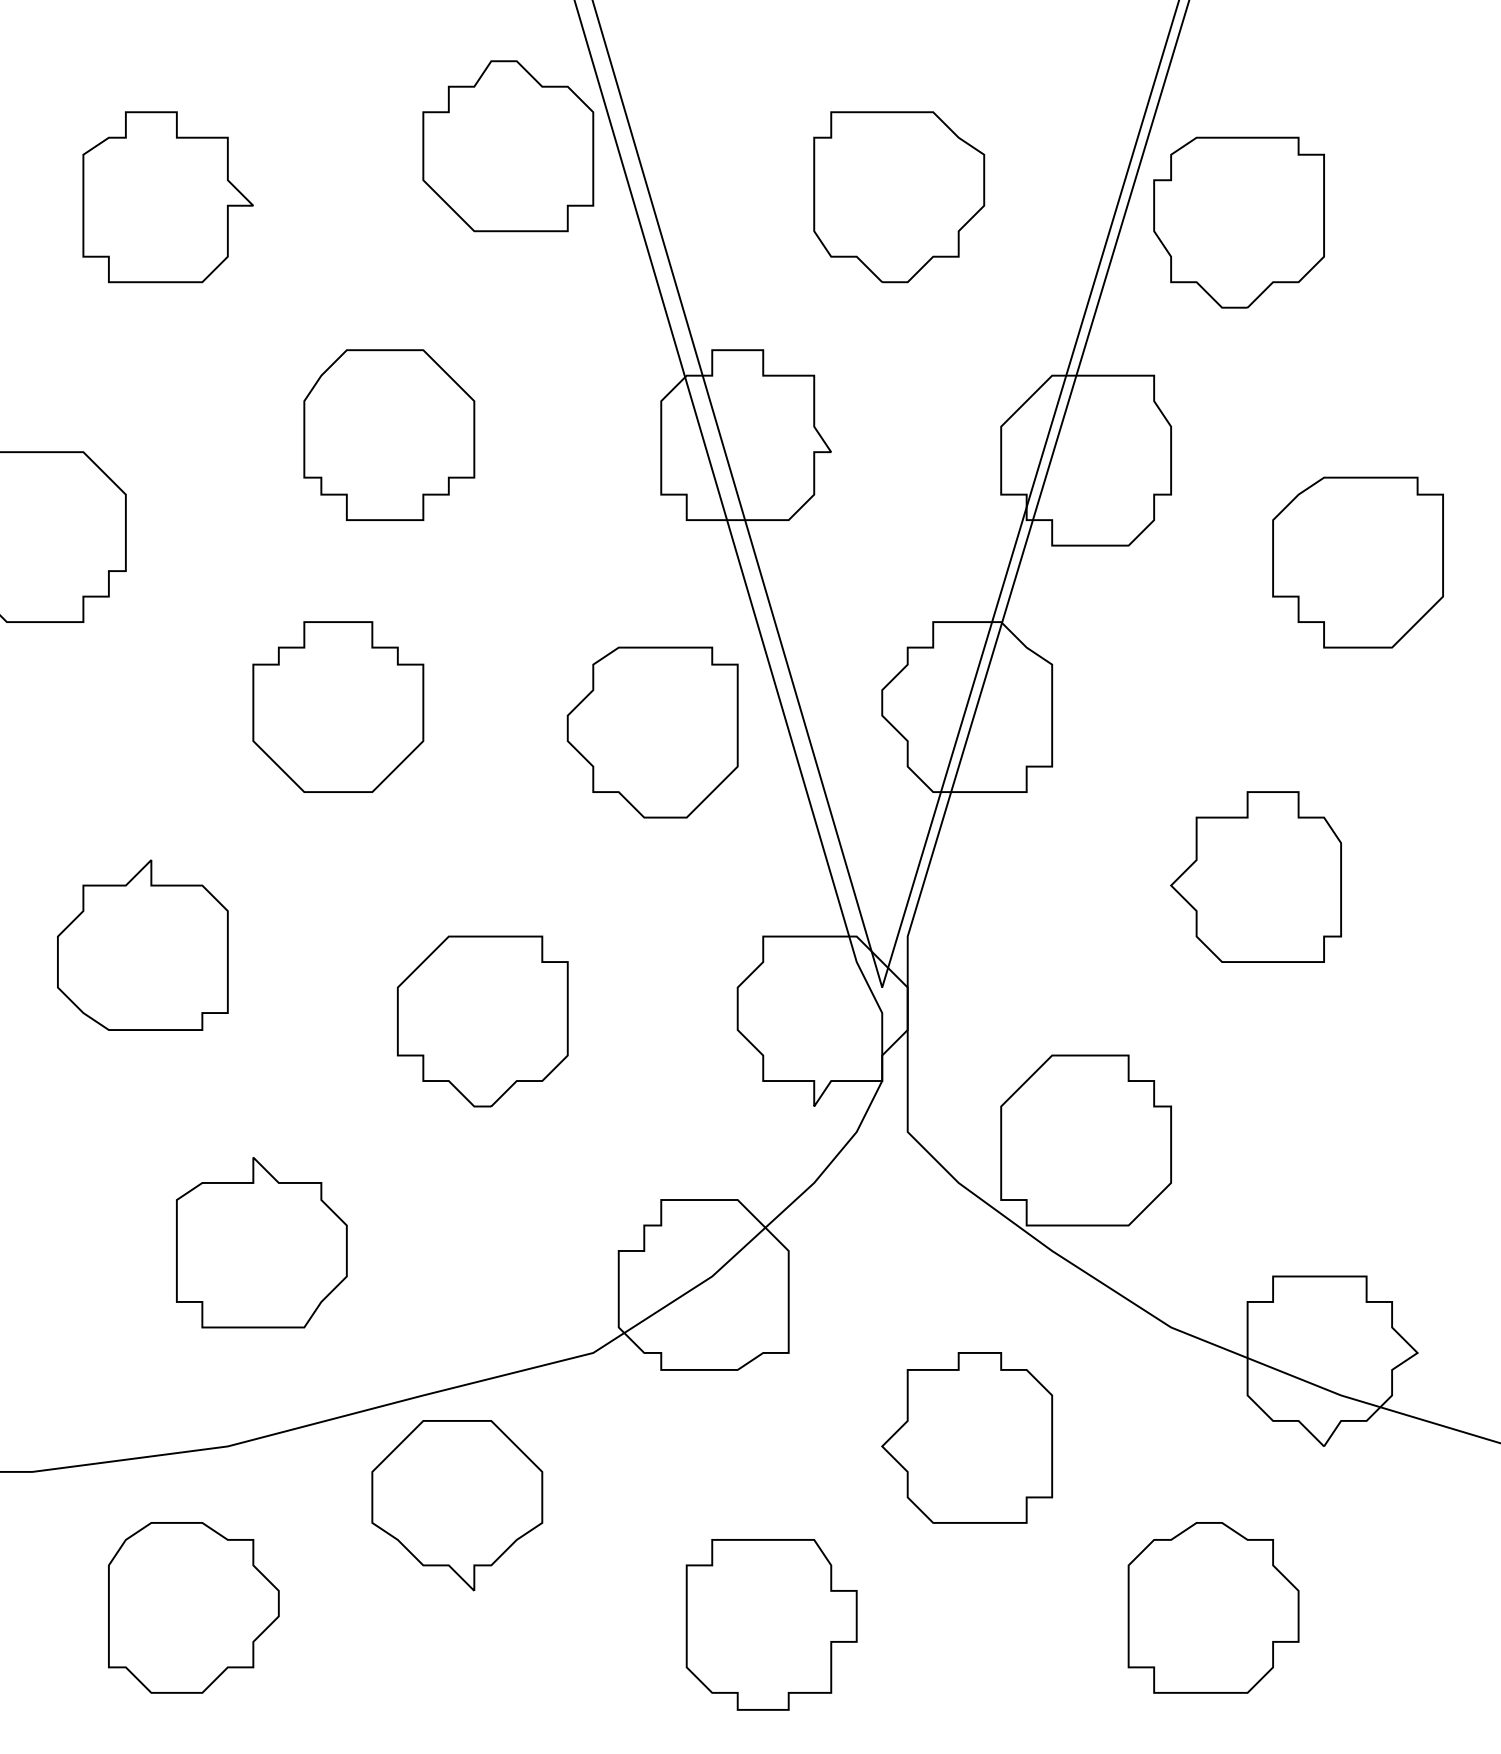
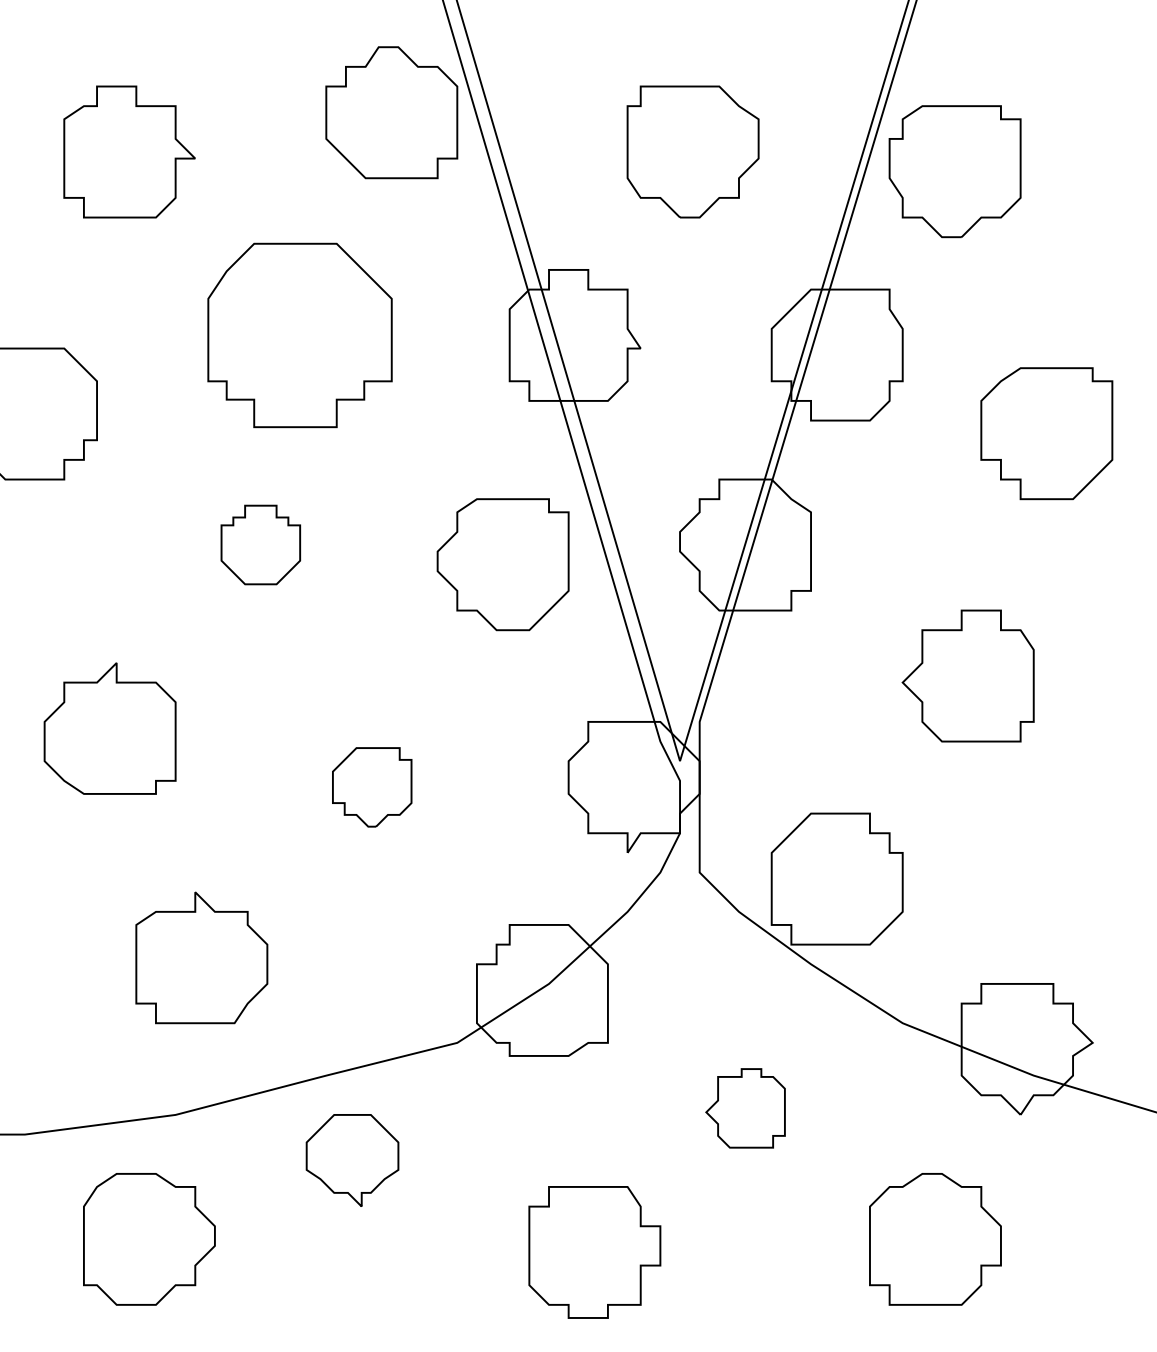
part: (389, 434) -> (300, 334), size x1.4
part: (338, 706) -> (260, 544), size x0.6
part: (482, 1021) -> (371, 787), size x0.6
part: (967, 1437) -> (745, 1108), size x0.6
part: (457, 1505) -> (352, 1160), size x0.7

